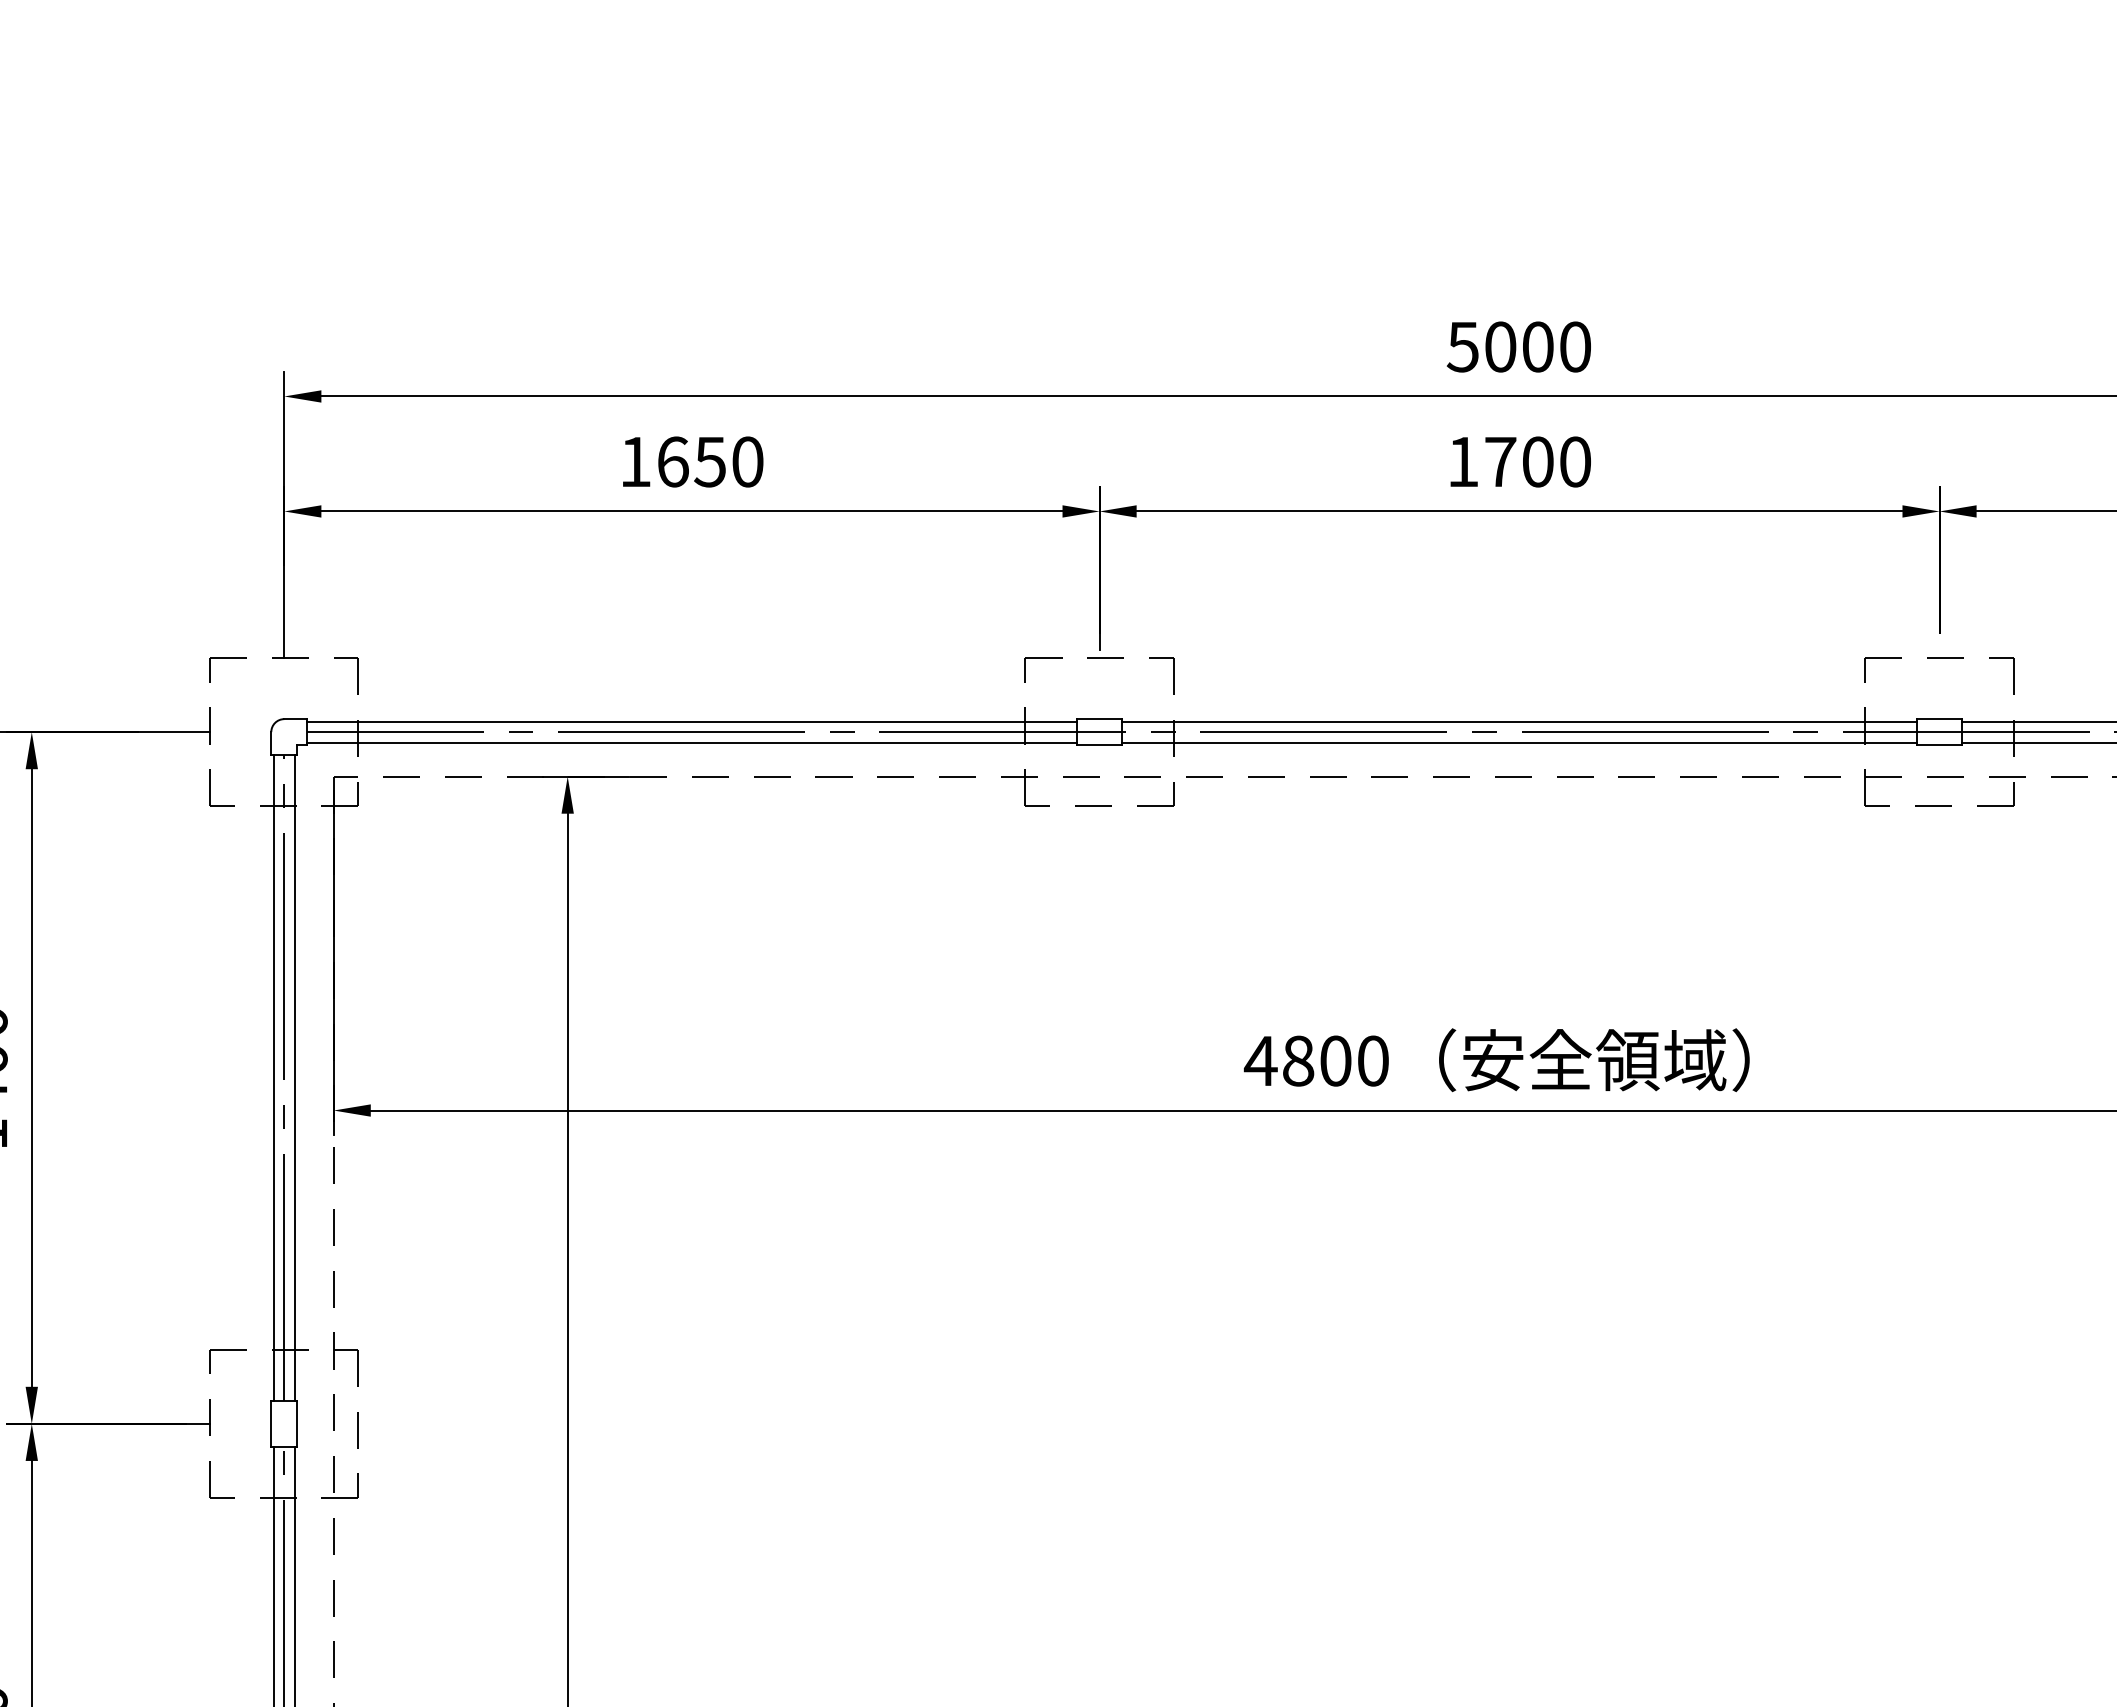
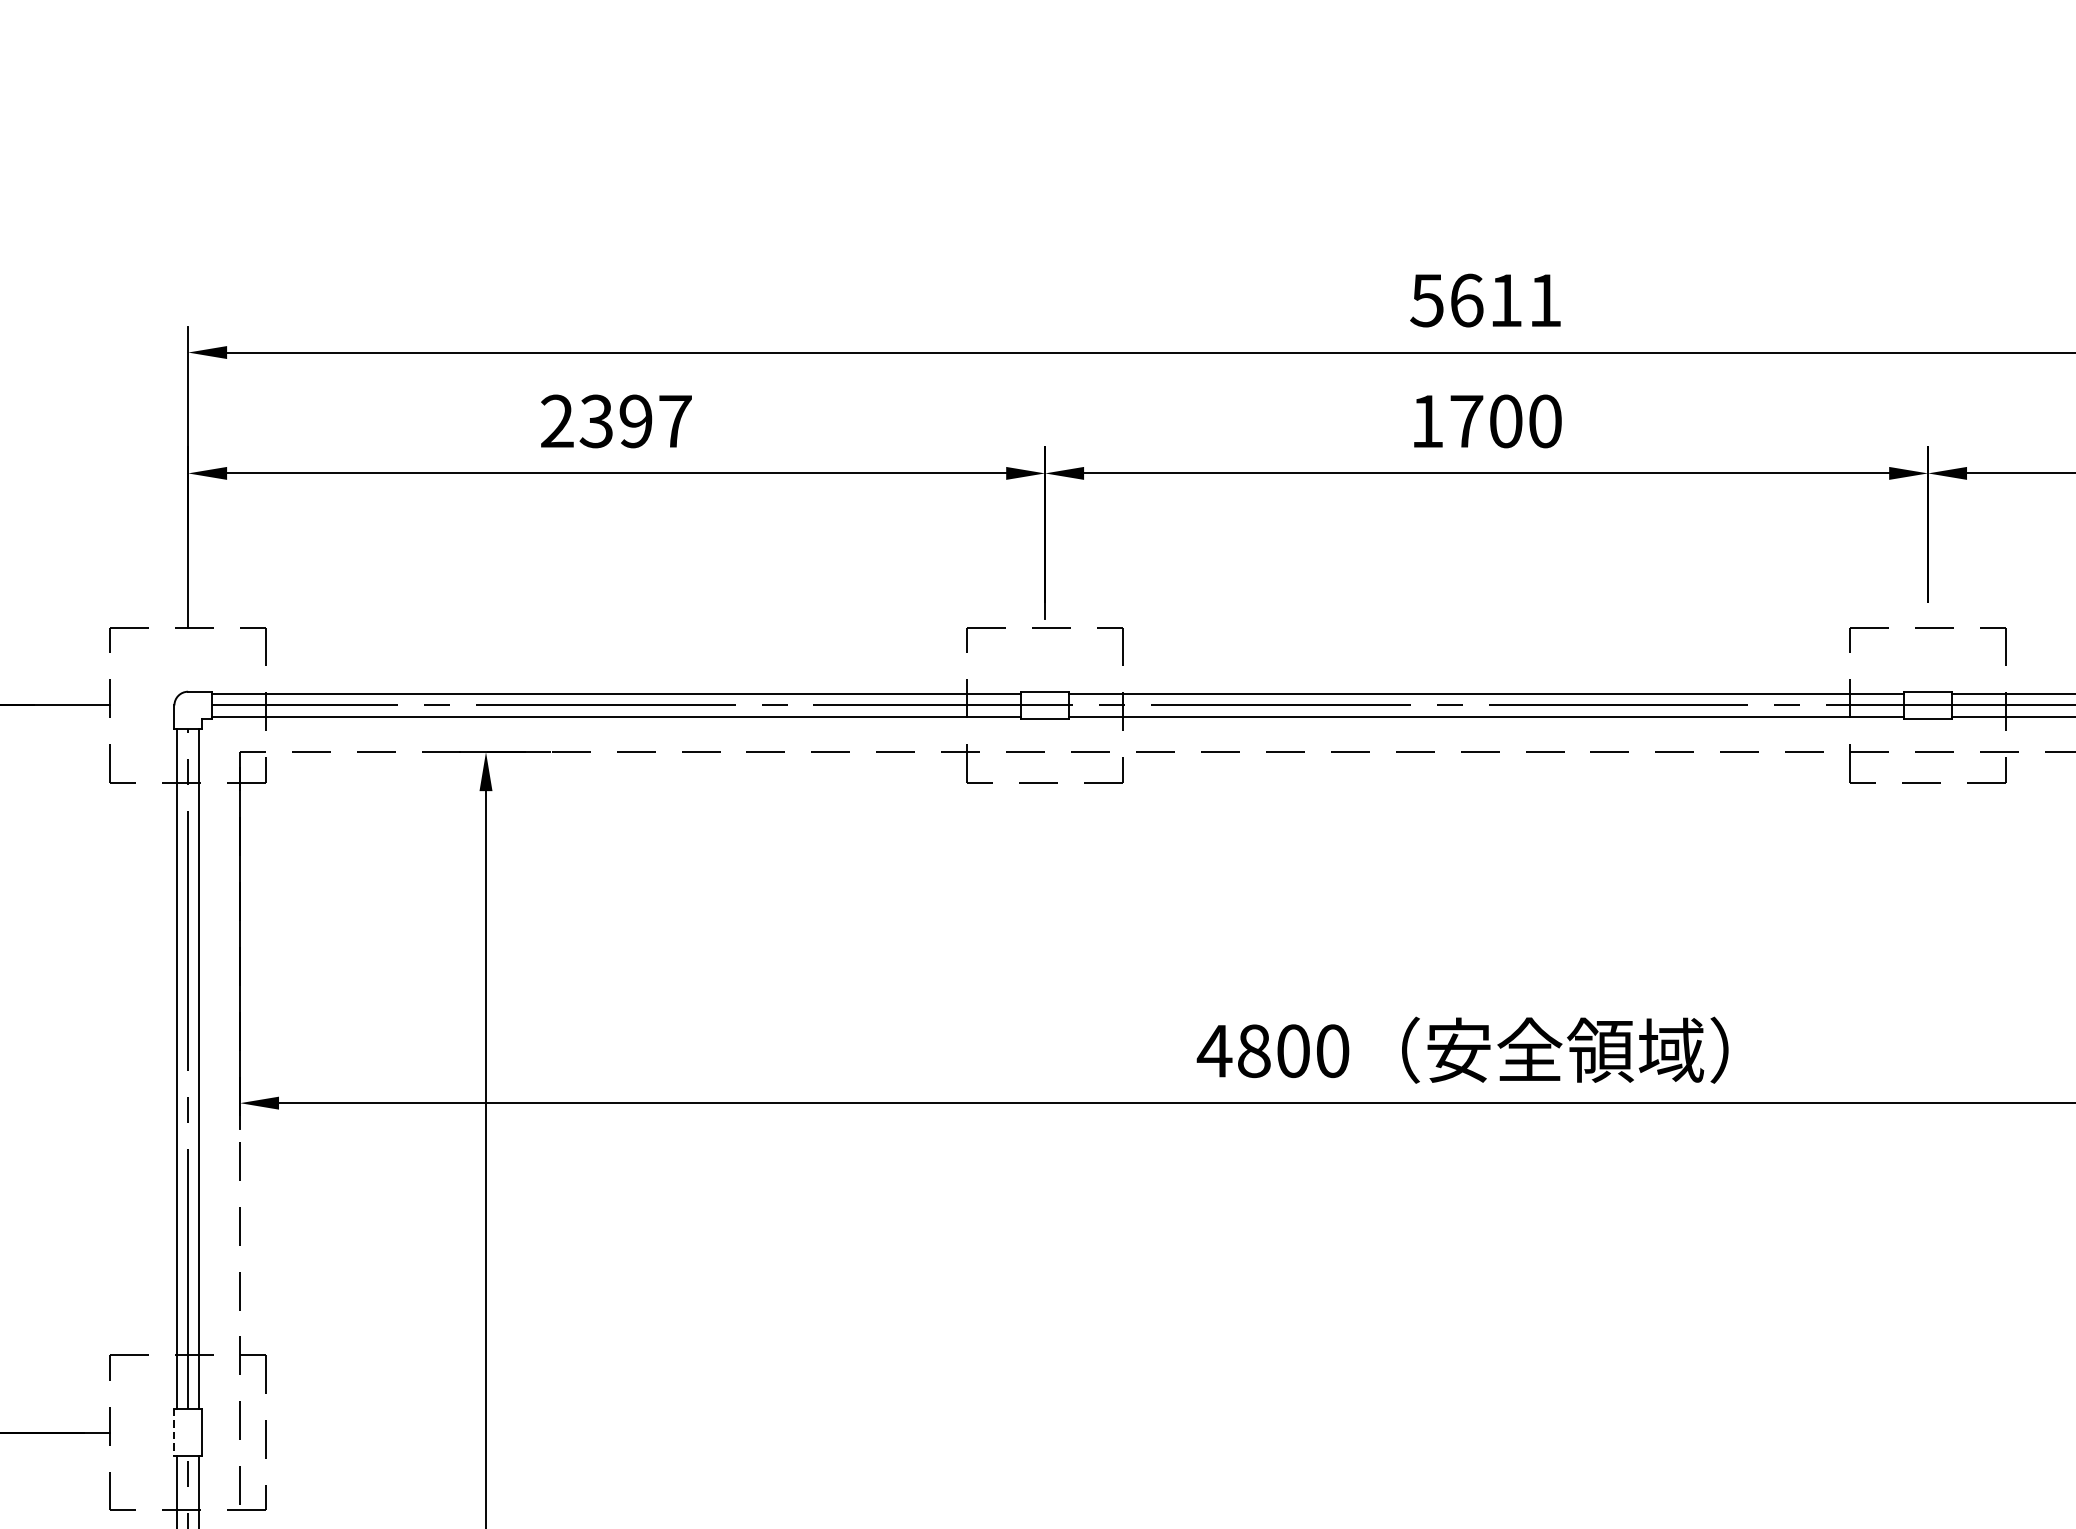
text: (1537, 346) -> (1505, 300), 5000 -> 5611
text: (691, 461) -> (616, 420), 1650 -> 2397
line: (271, 1423) -> (174, 1432), solid -> dashed

